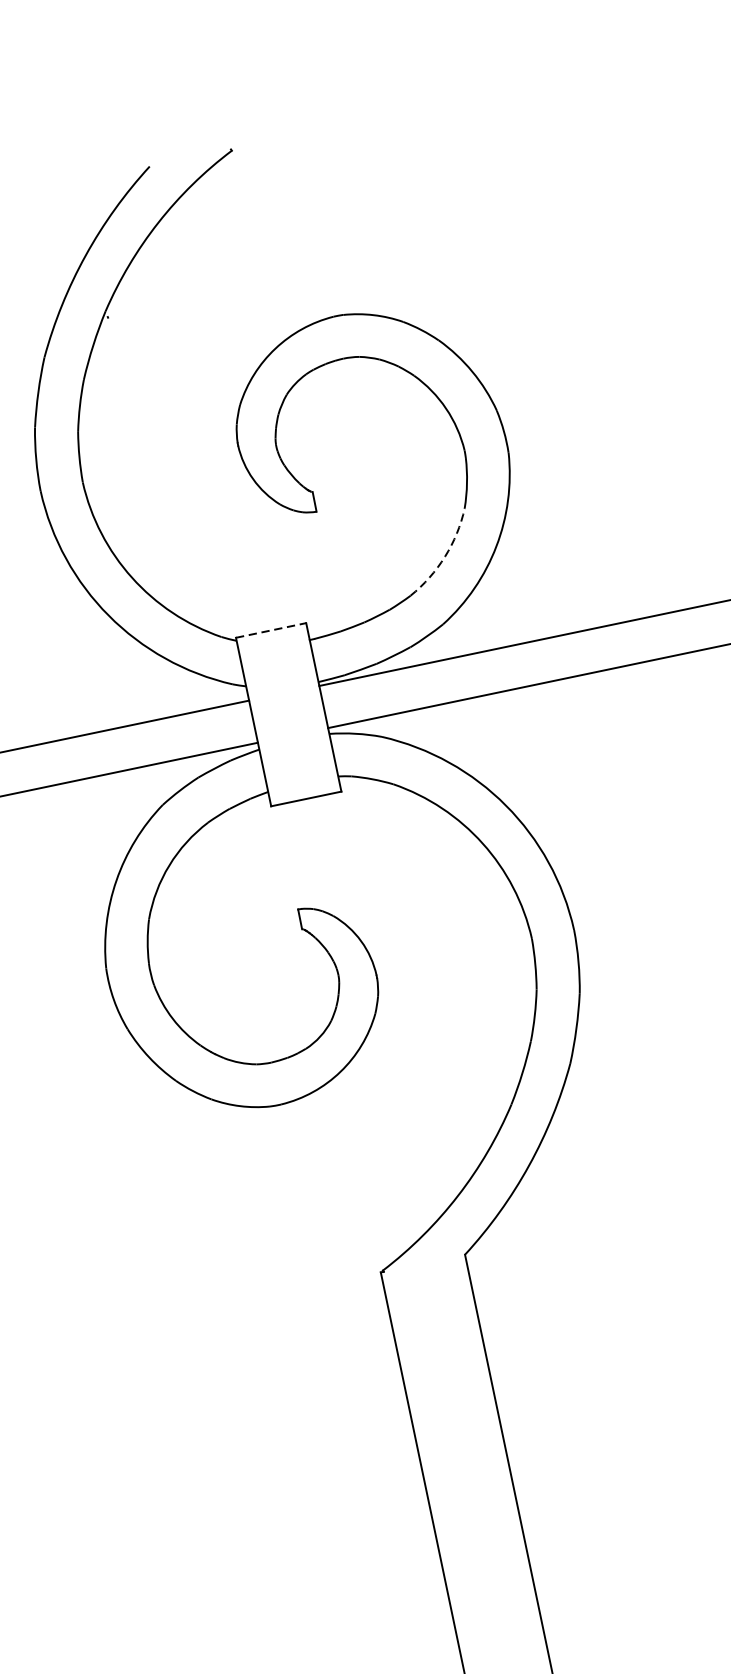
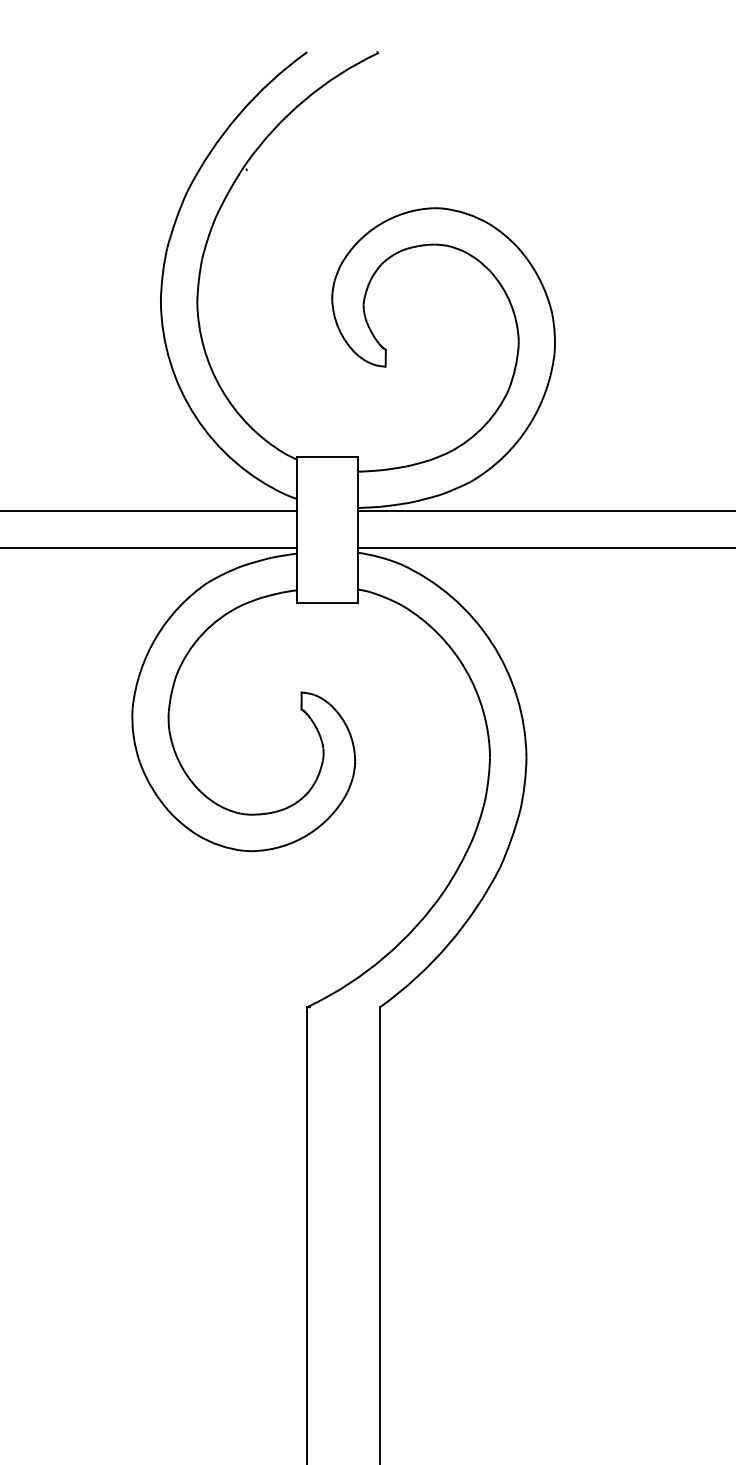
arc: (445, 557) -> (484, 426), dashed -> solid
line: (272, 630) -> (328, 457), dashed -> solid

